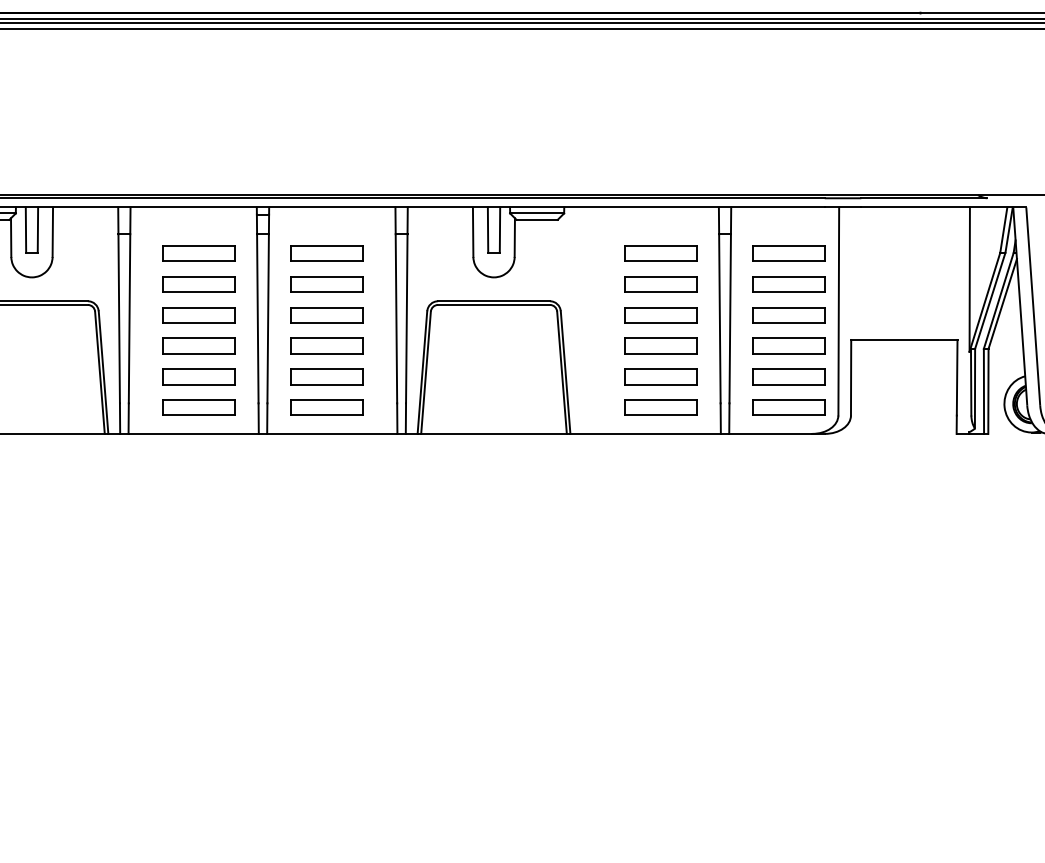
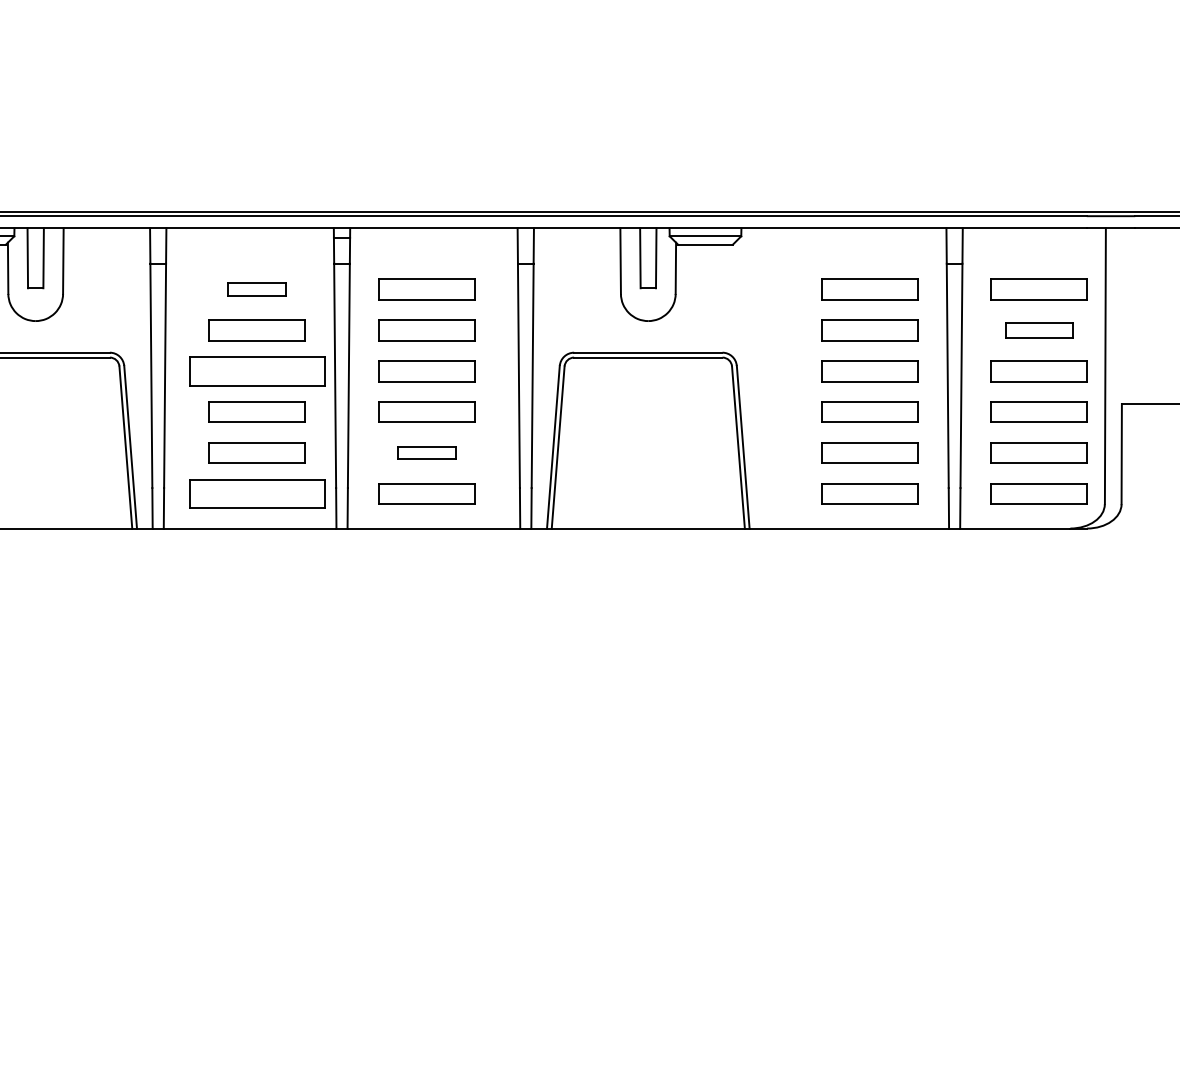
part: (198, 253) -> (256, 289), size x0.6
part: (788, 284) -> (1038, 330), size x0.7
part: (198, 315) -> (256, 371), size x1.4
part: (326, 376) -> (426, 452), size x0.6
part: (198, 407) -> (256, 493), size x1.4

